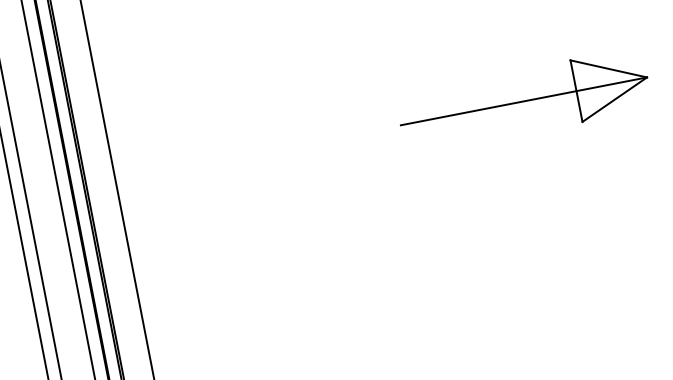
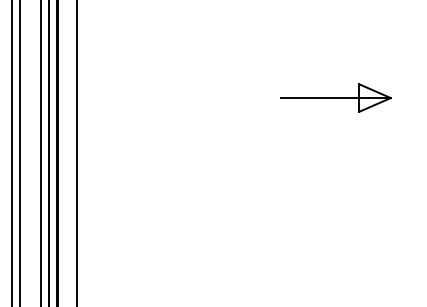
part: (524, 100) -> (336, 97), size x0.7

